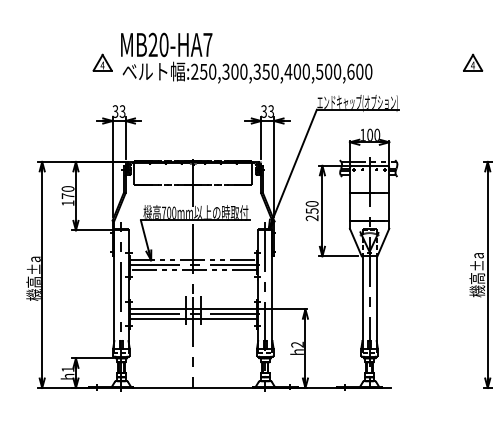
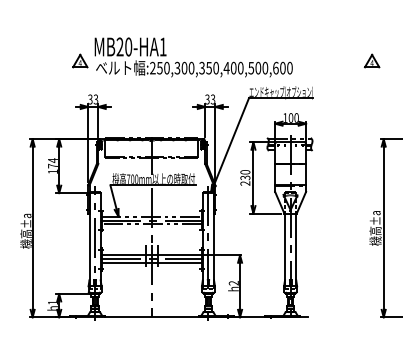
text: (207, 44) -> (162, 46), MB20-HA7 -> MB20-HA1
text: (67, 188) -> (52, 160), 170 -> 174
text: (311, 210) -> (244, 177), 250 -> 230

